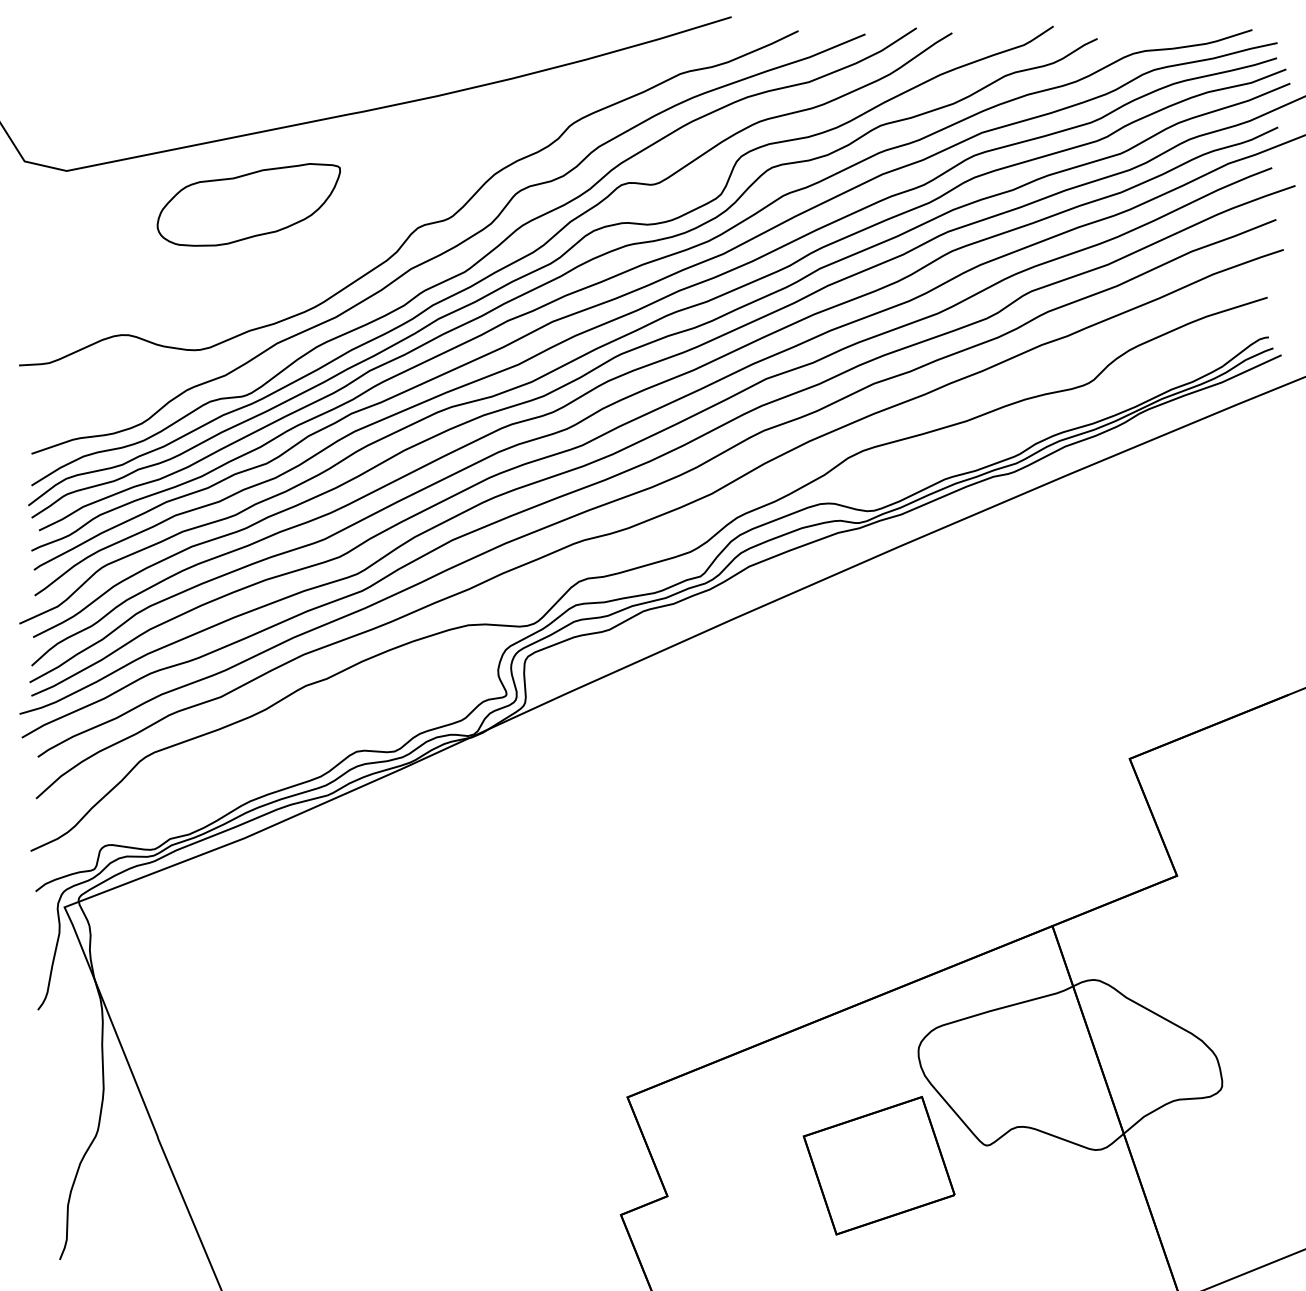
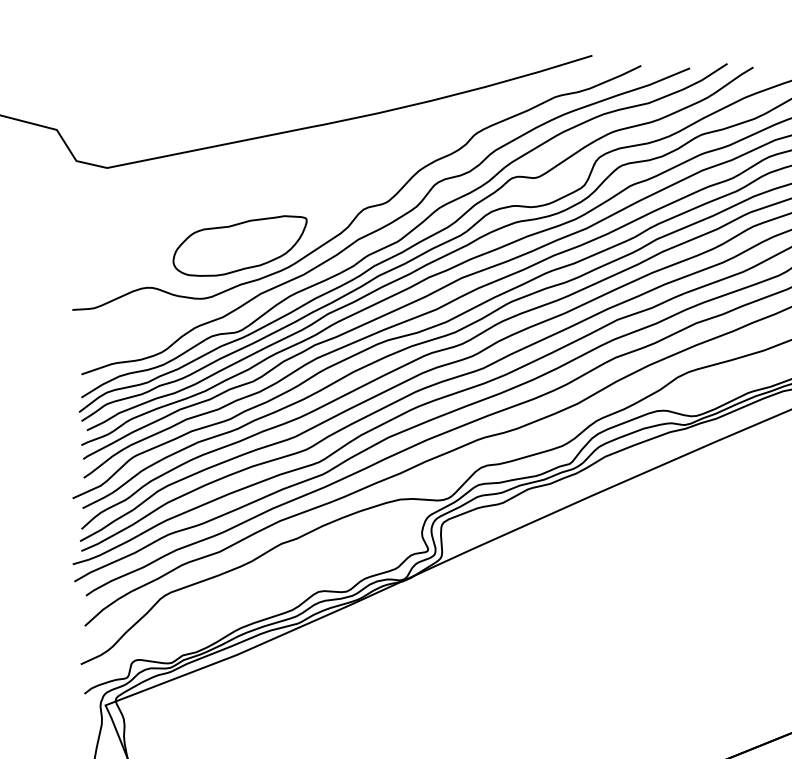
part: (248, 204) -> (239, 245), moved

